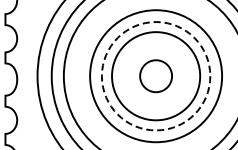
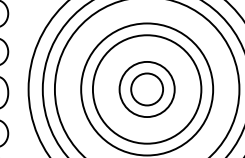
circle: (155, 76) -> (146, 89), dashed -> solid
circle: (155, 76) -> (146, 89), size x0.62

